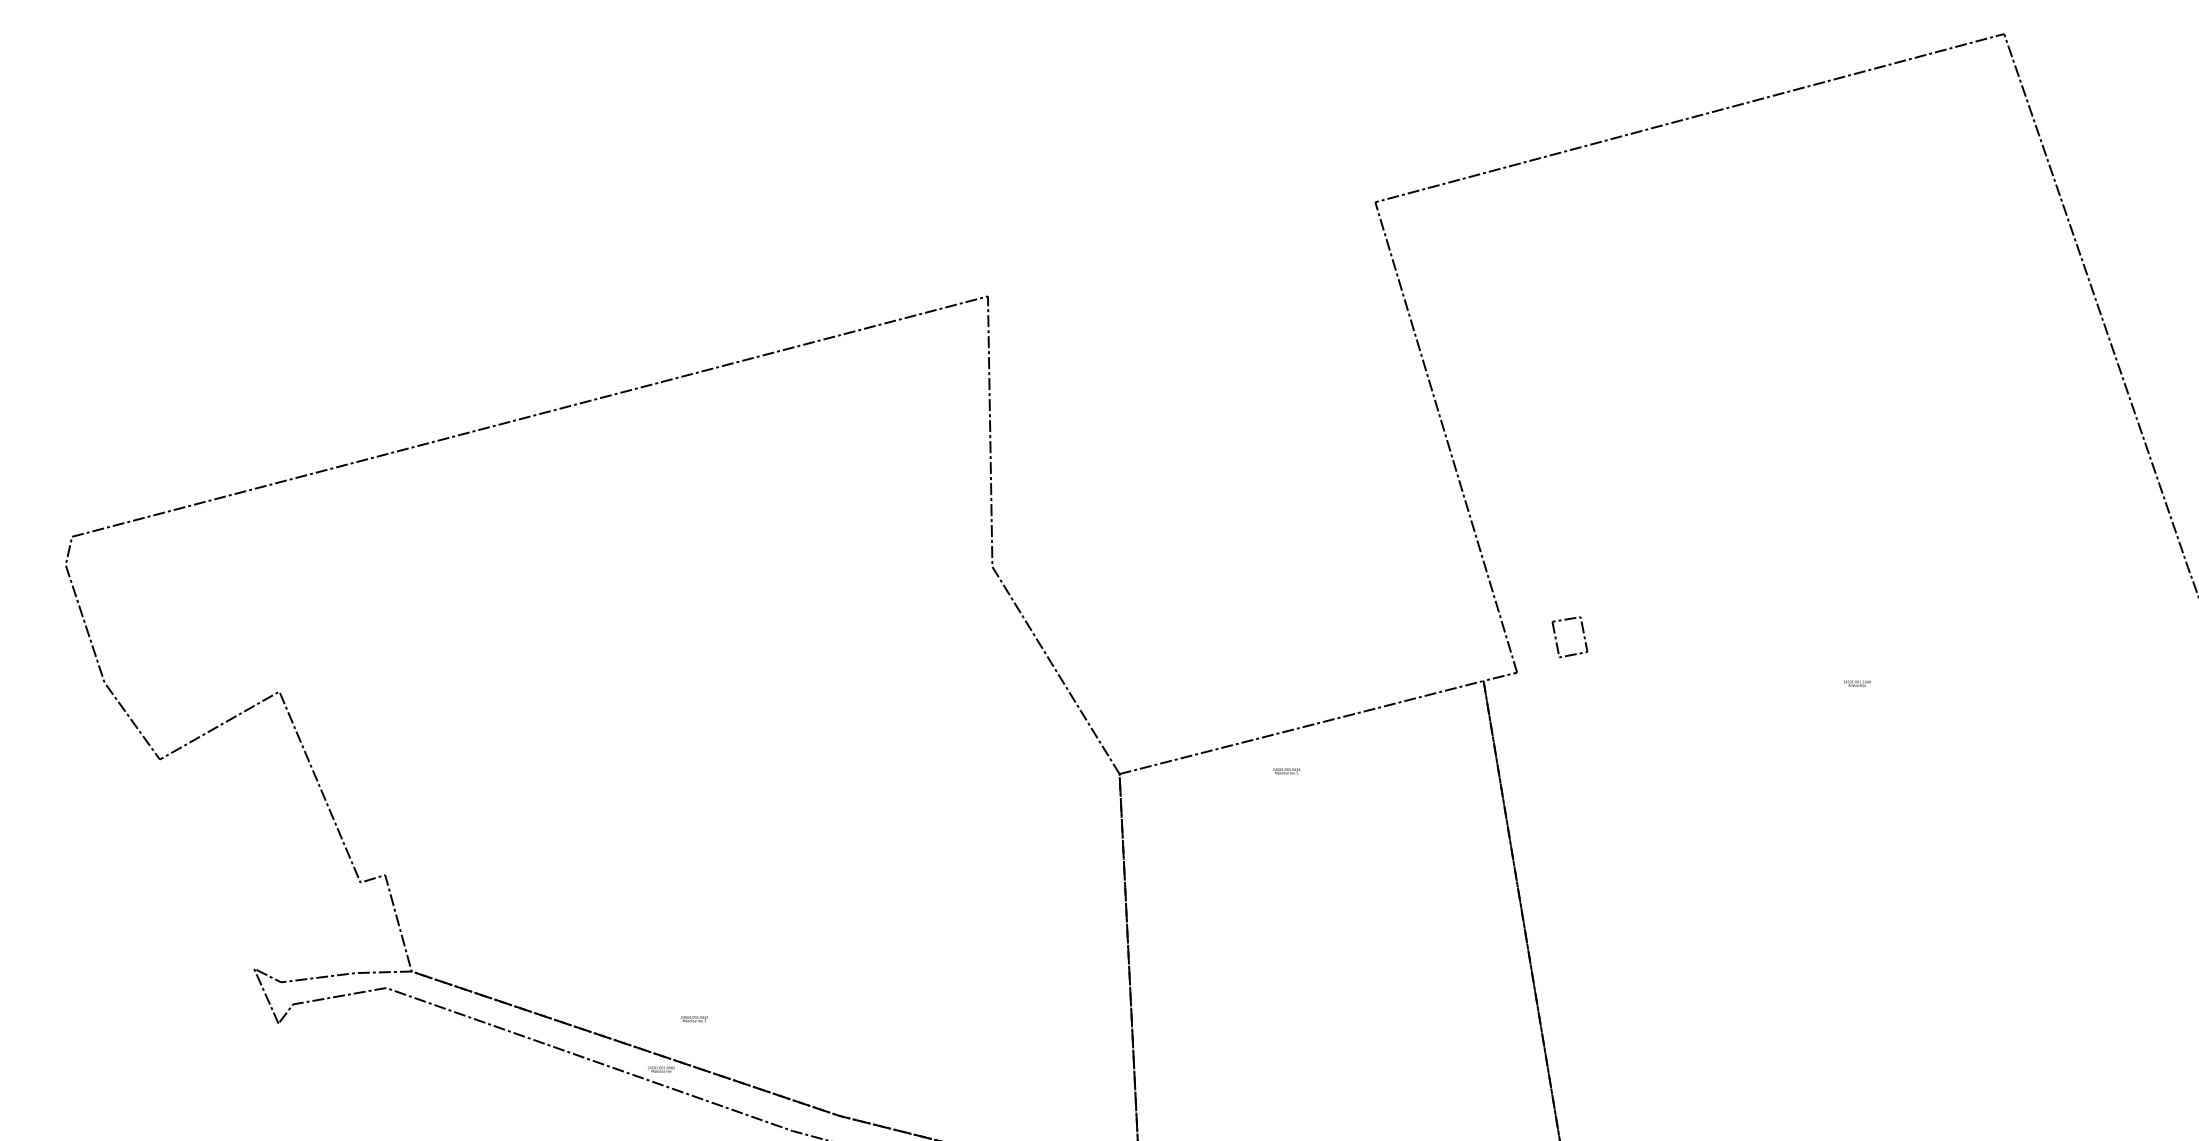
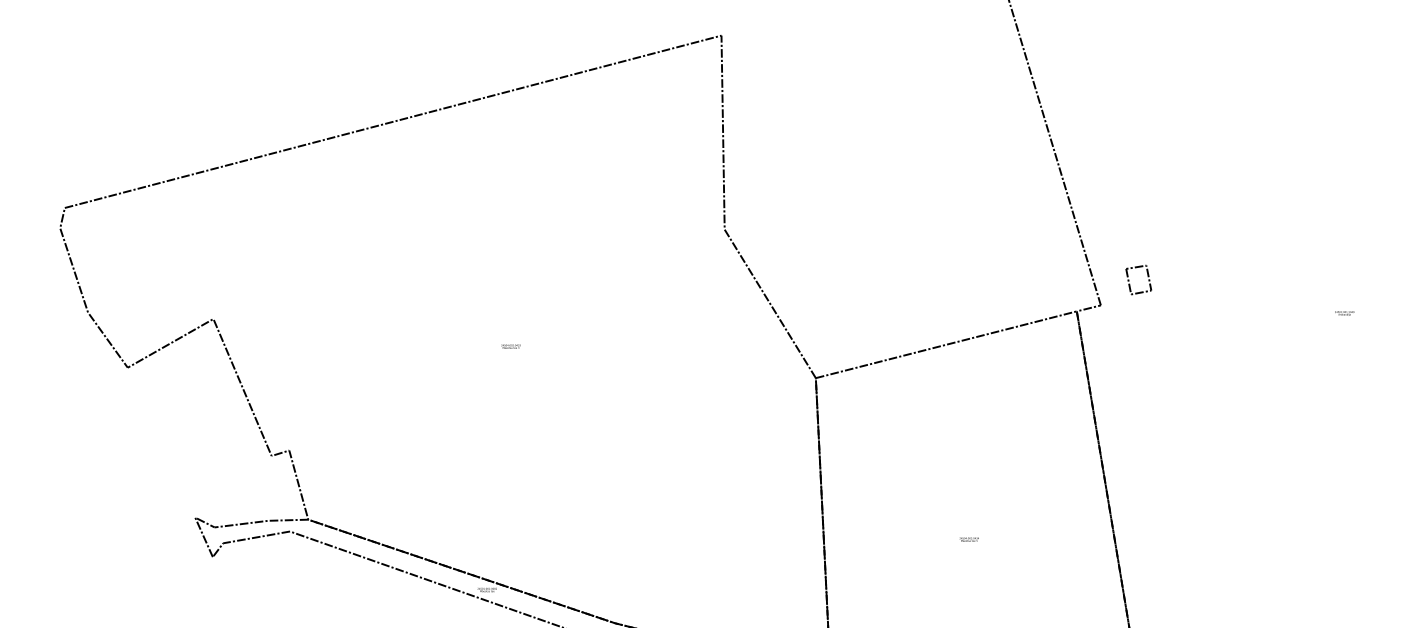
text: (1286, 771) -> (969, 539), moved
text: (694, 1019) -> (511, 346), moved

